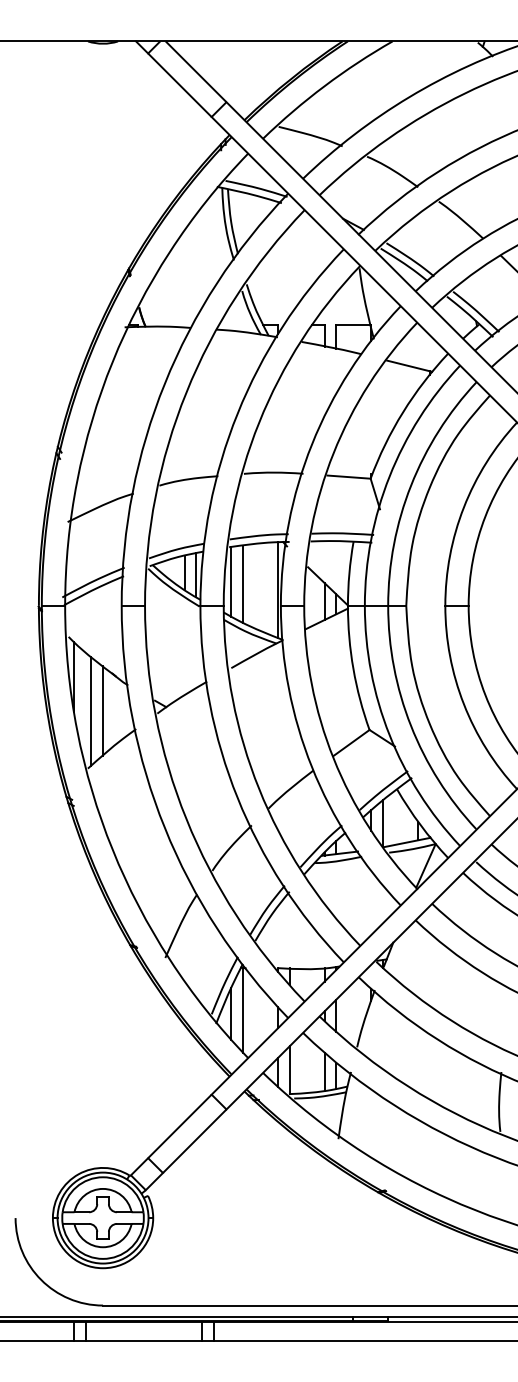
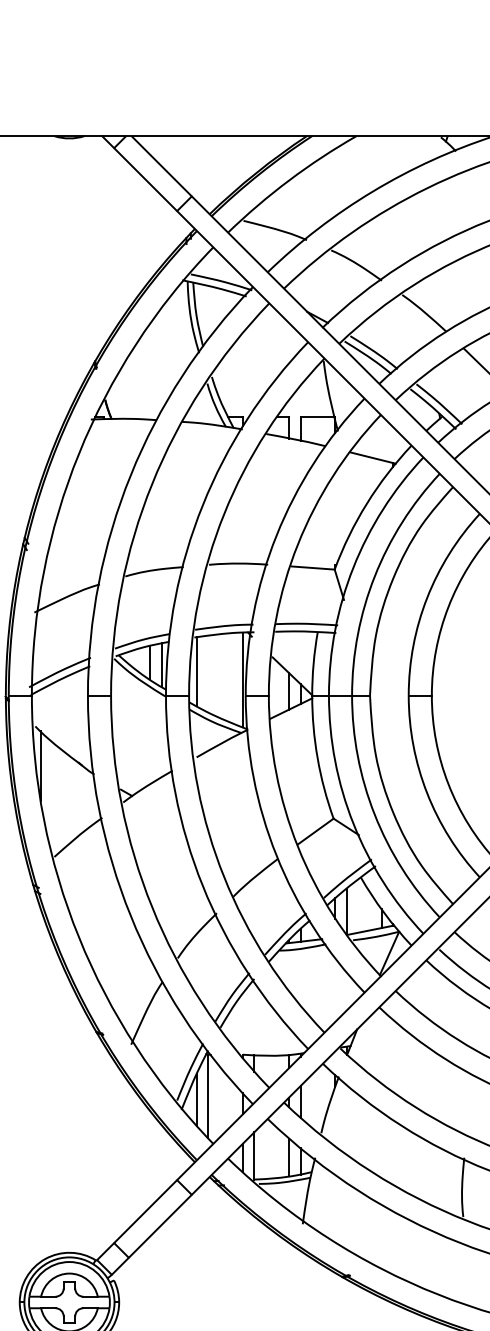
line: (243, 583) -> (208, 673), removed
line: (103, 710) -> (69, 799), removed
line: (91, 711) -> (58, 800), removed

